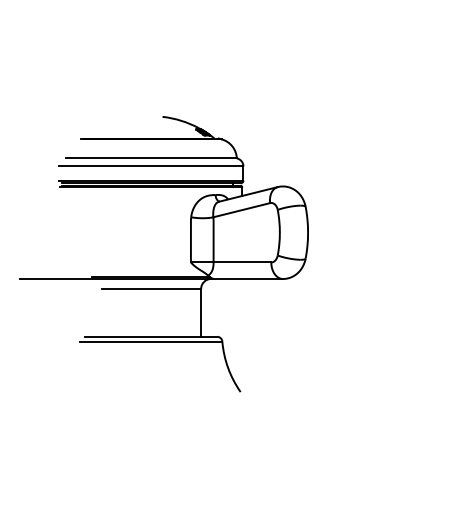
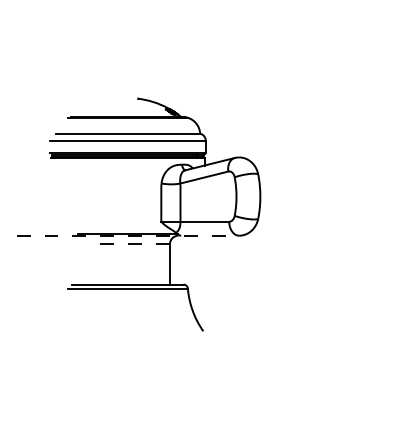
line: (151, 278) -> (127, 235), solid -> dashed
line: (151, 288) -> (127, 243), solid -> dashed

